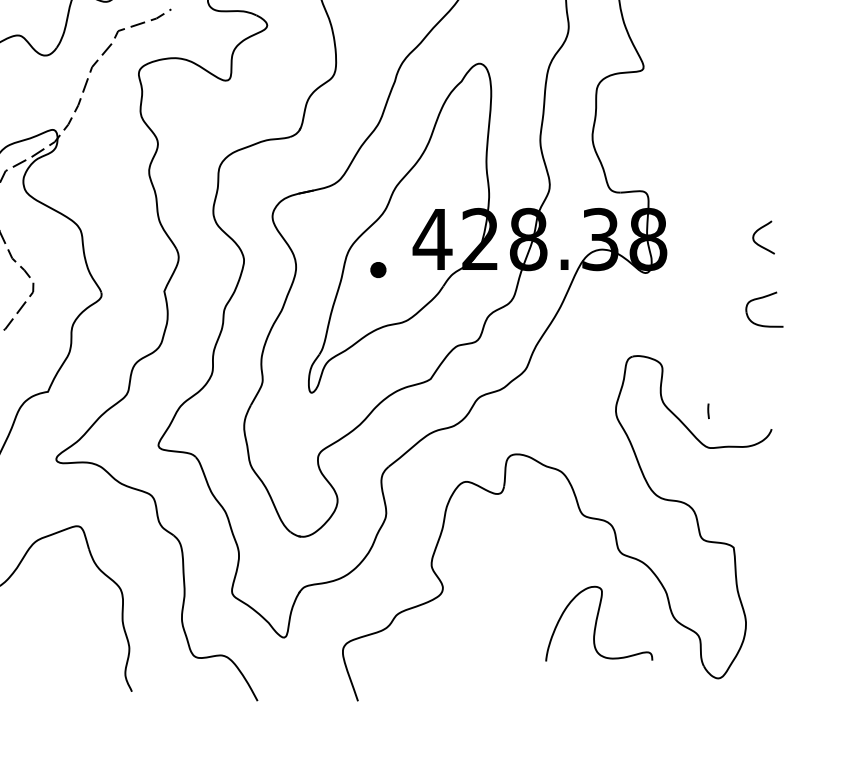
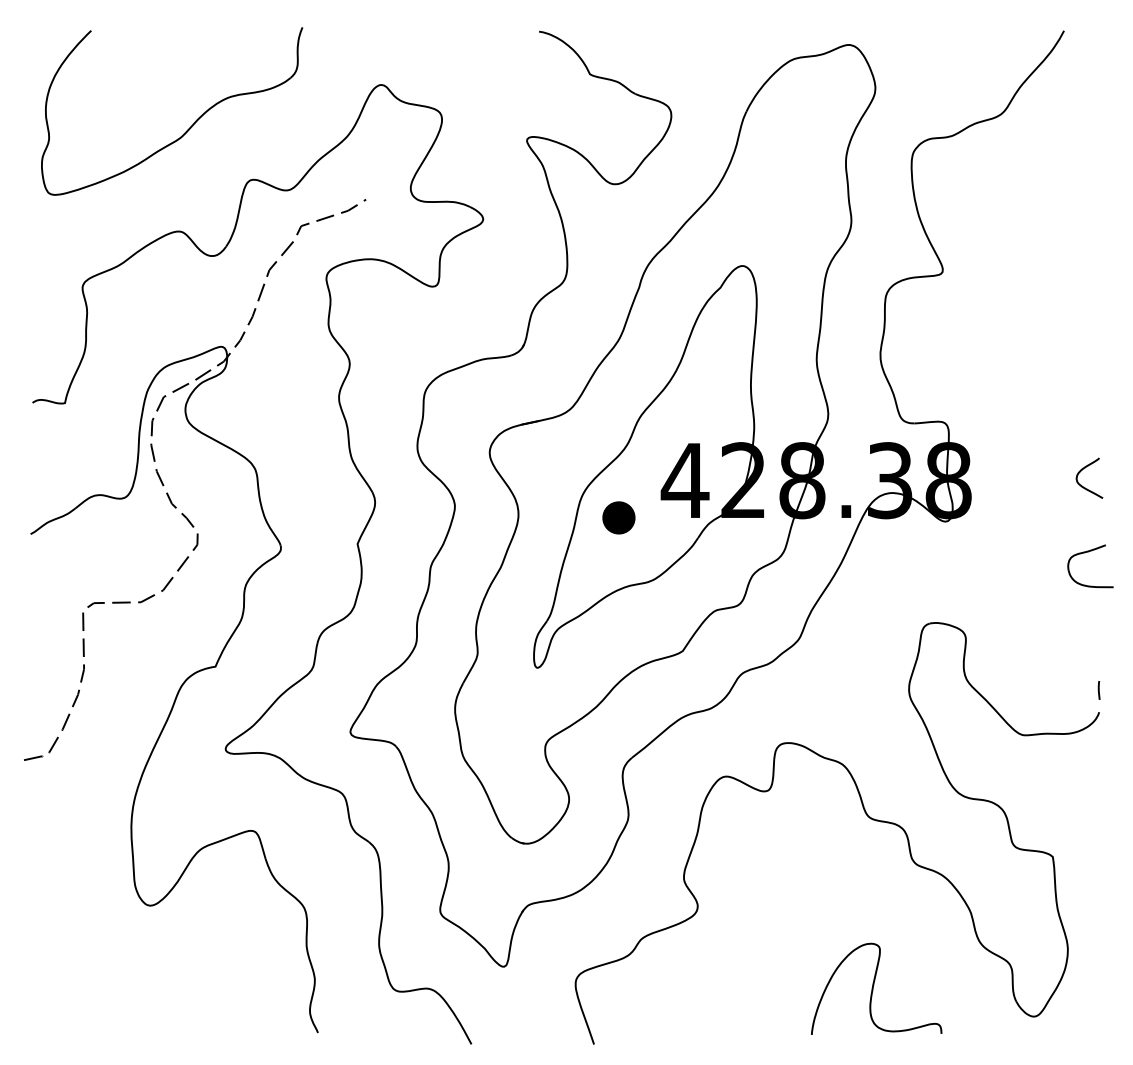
part: (378, 269) -> (618, 517), size x1.67
line: (708, 411) -> (1098, 690), moved
curve: (596, 623) -> (873, 988), moved

